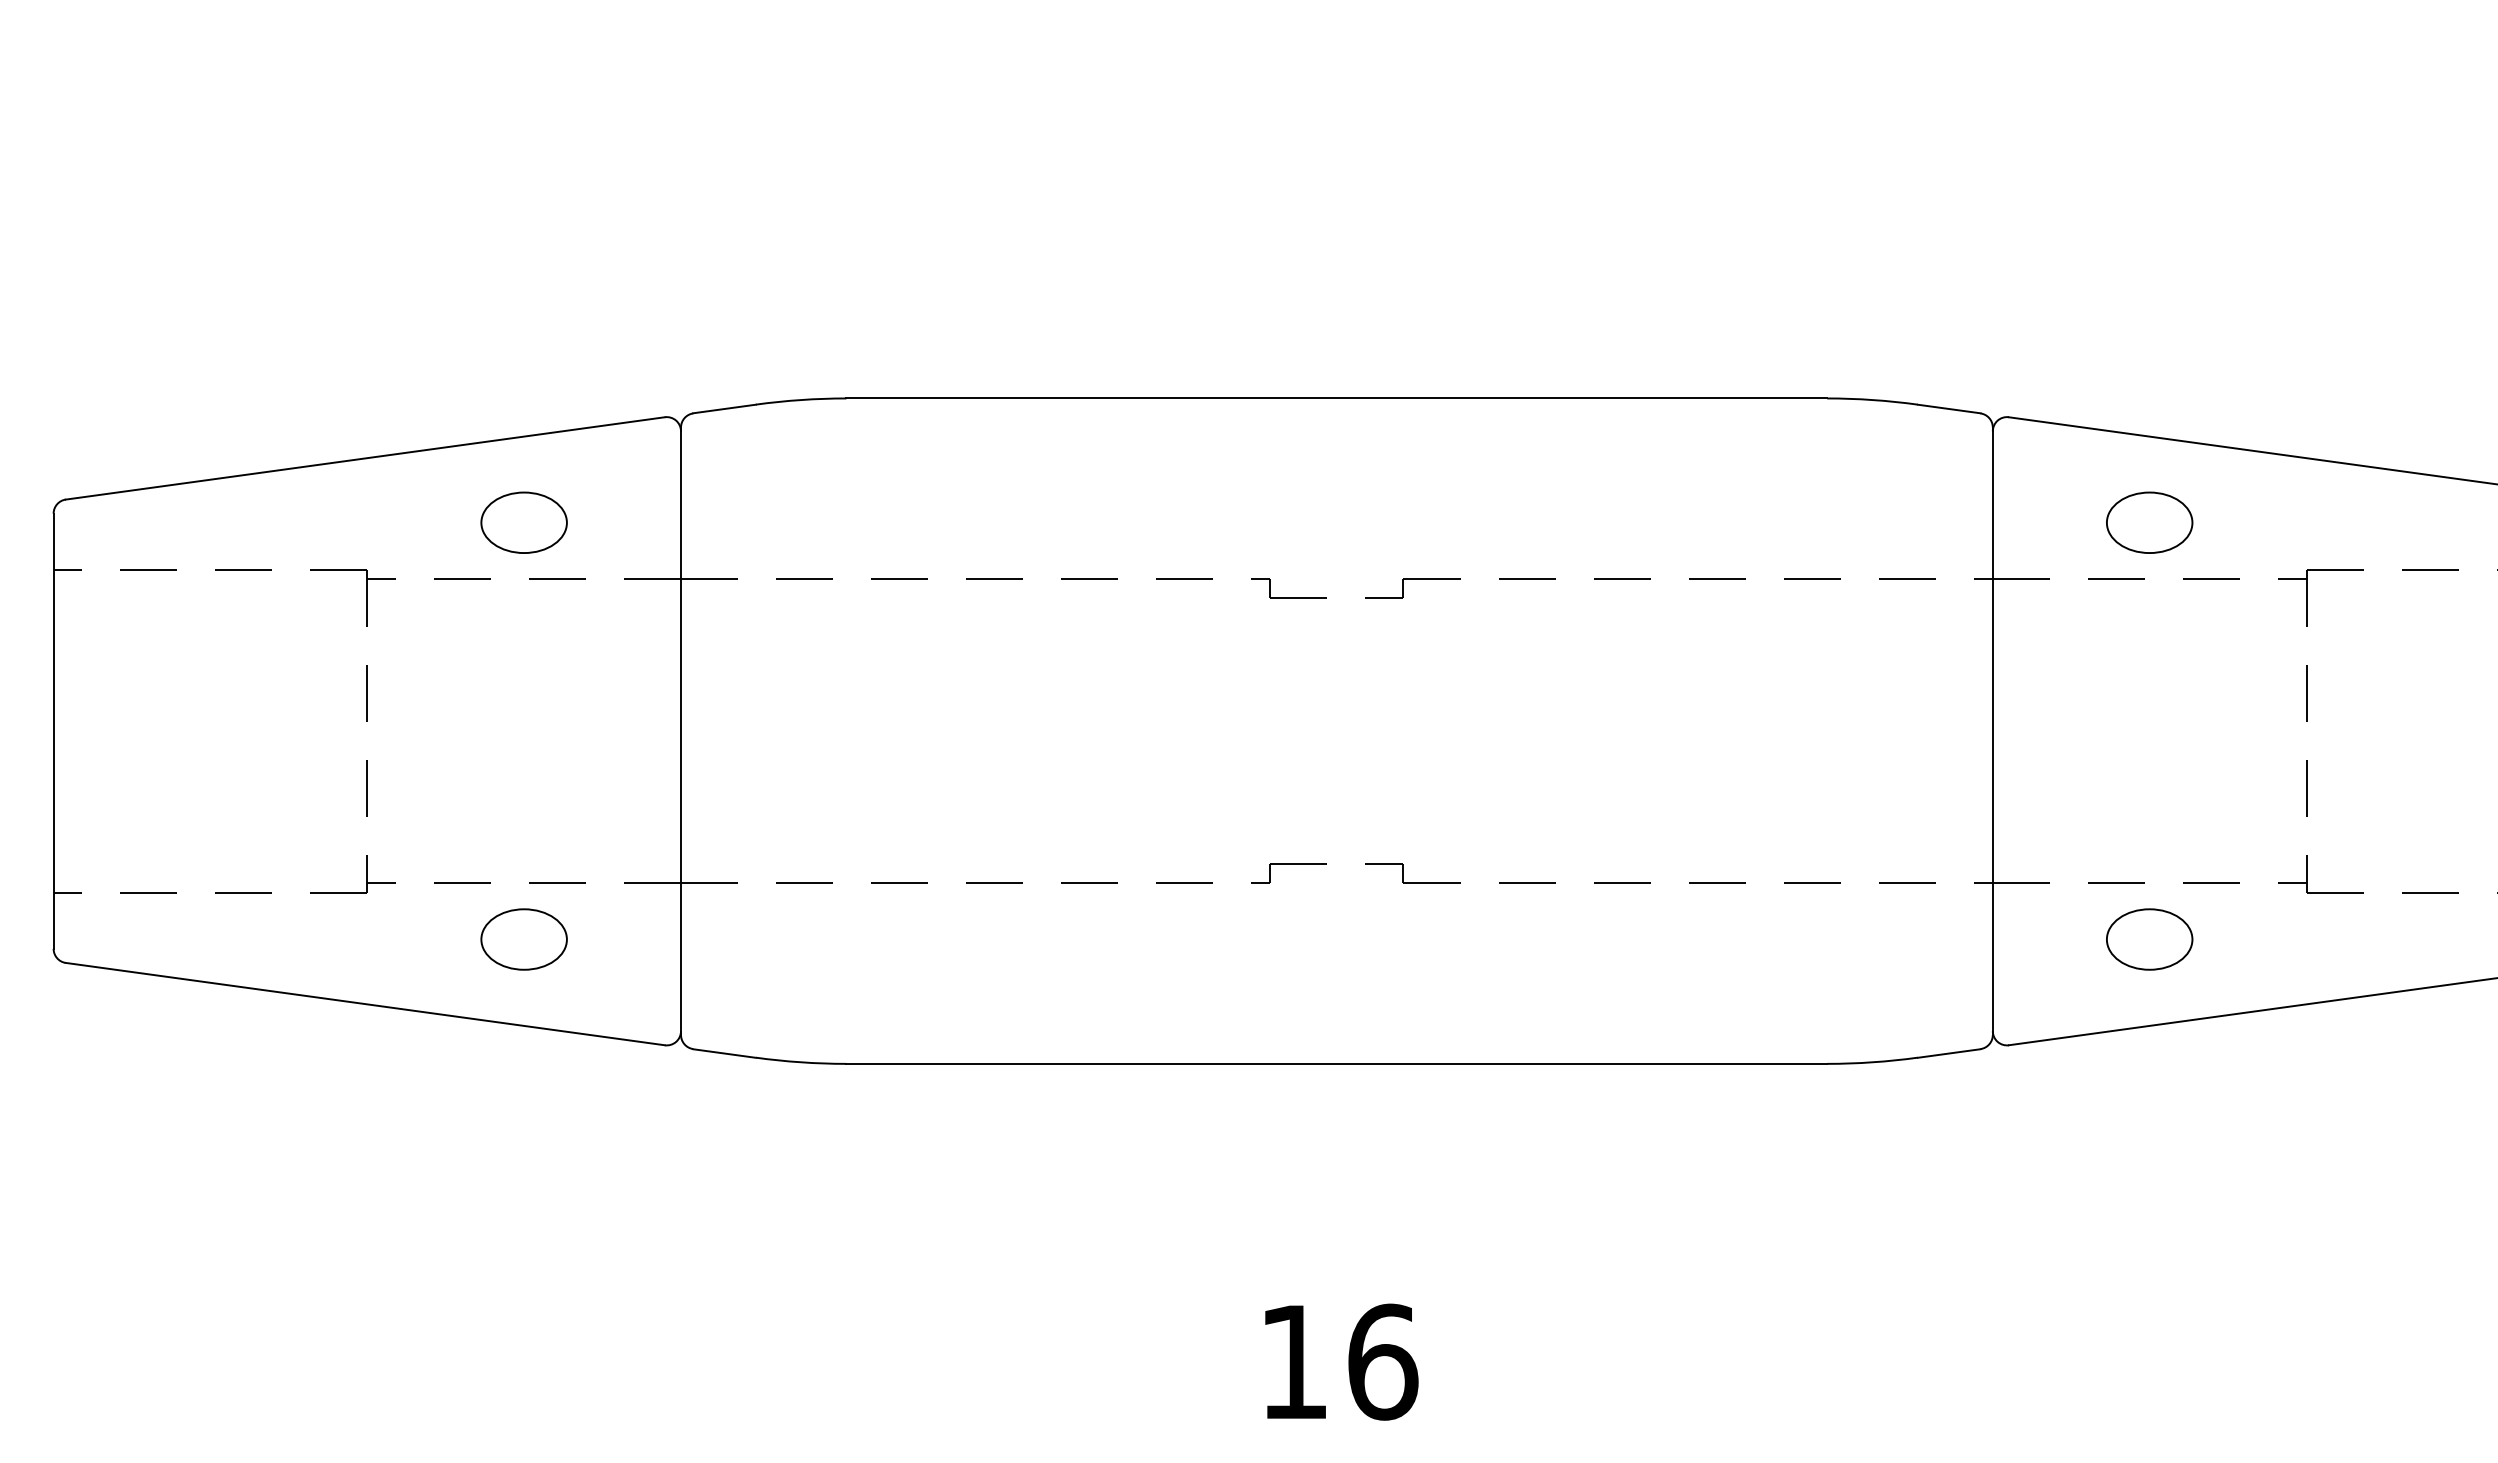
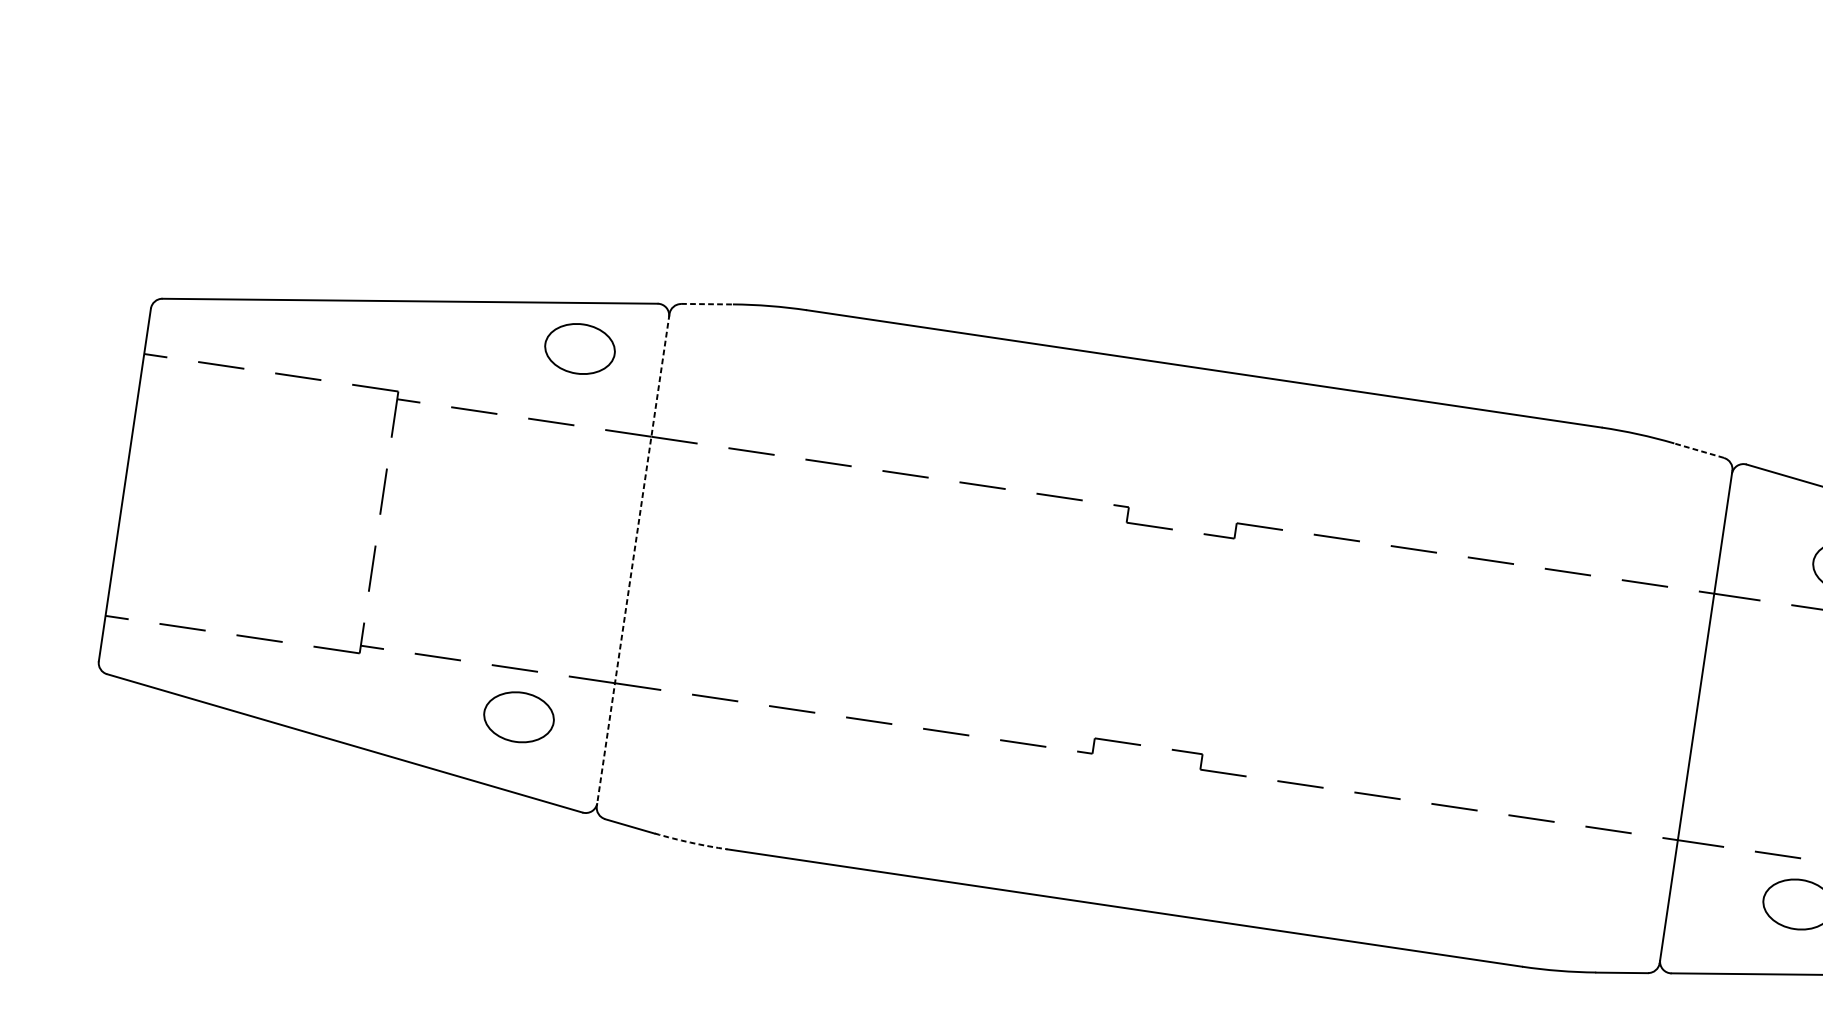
line: (724, 409) -> (706, 304), solid -> dashed
line: (1949, 409) -> (1699, 451), solid -> dashed
part: (523, 522) -> (579, 348), moved
line: (681, 731) -> (633, 560), solid -> dashed
part: (523, 939) -> (518, 717), moved
arc: (801, 1062) -> (691, 842), solid -> dashed

